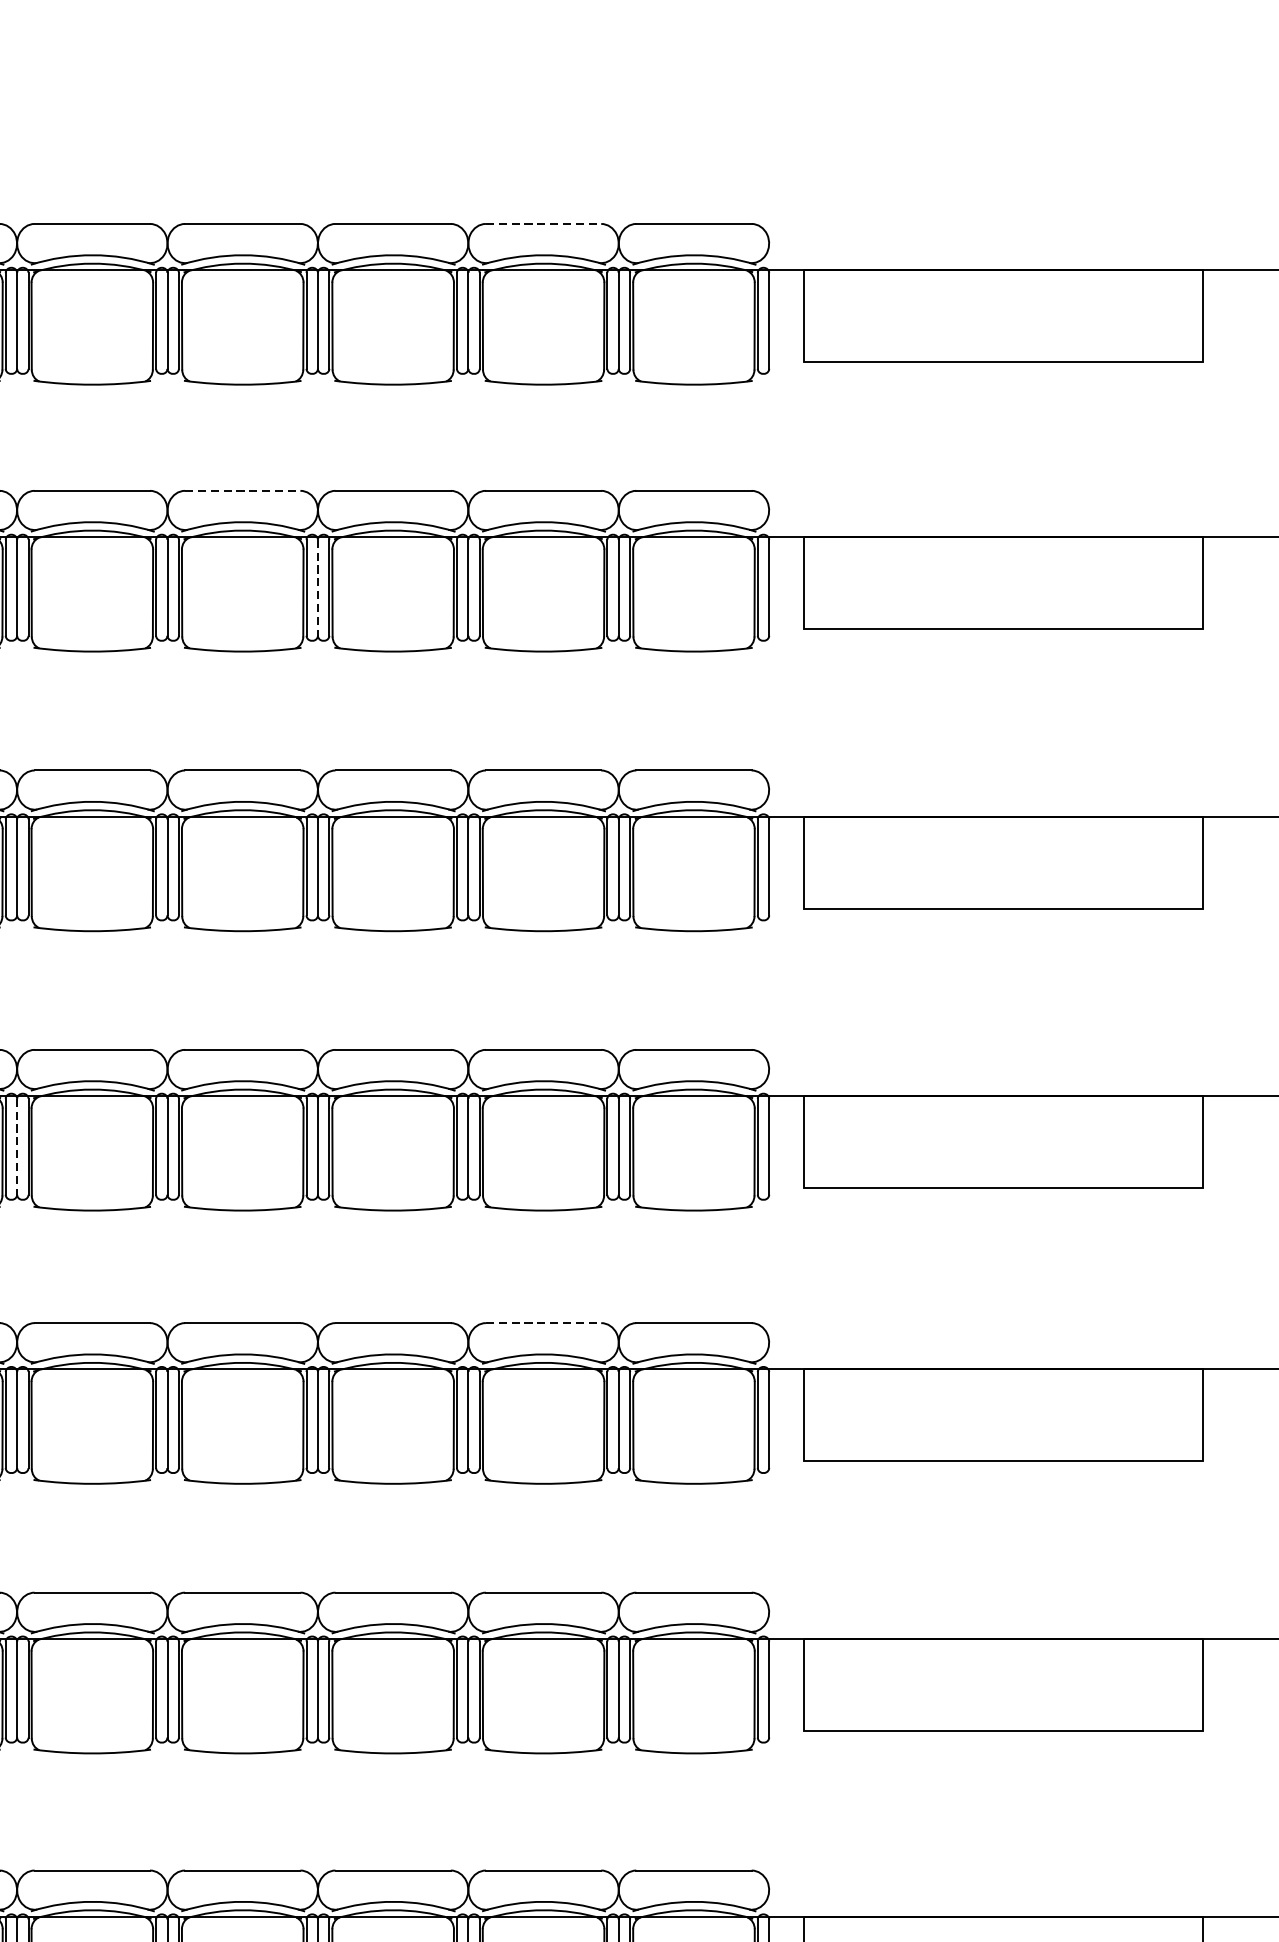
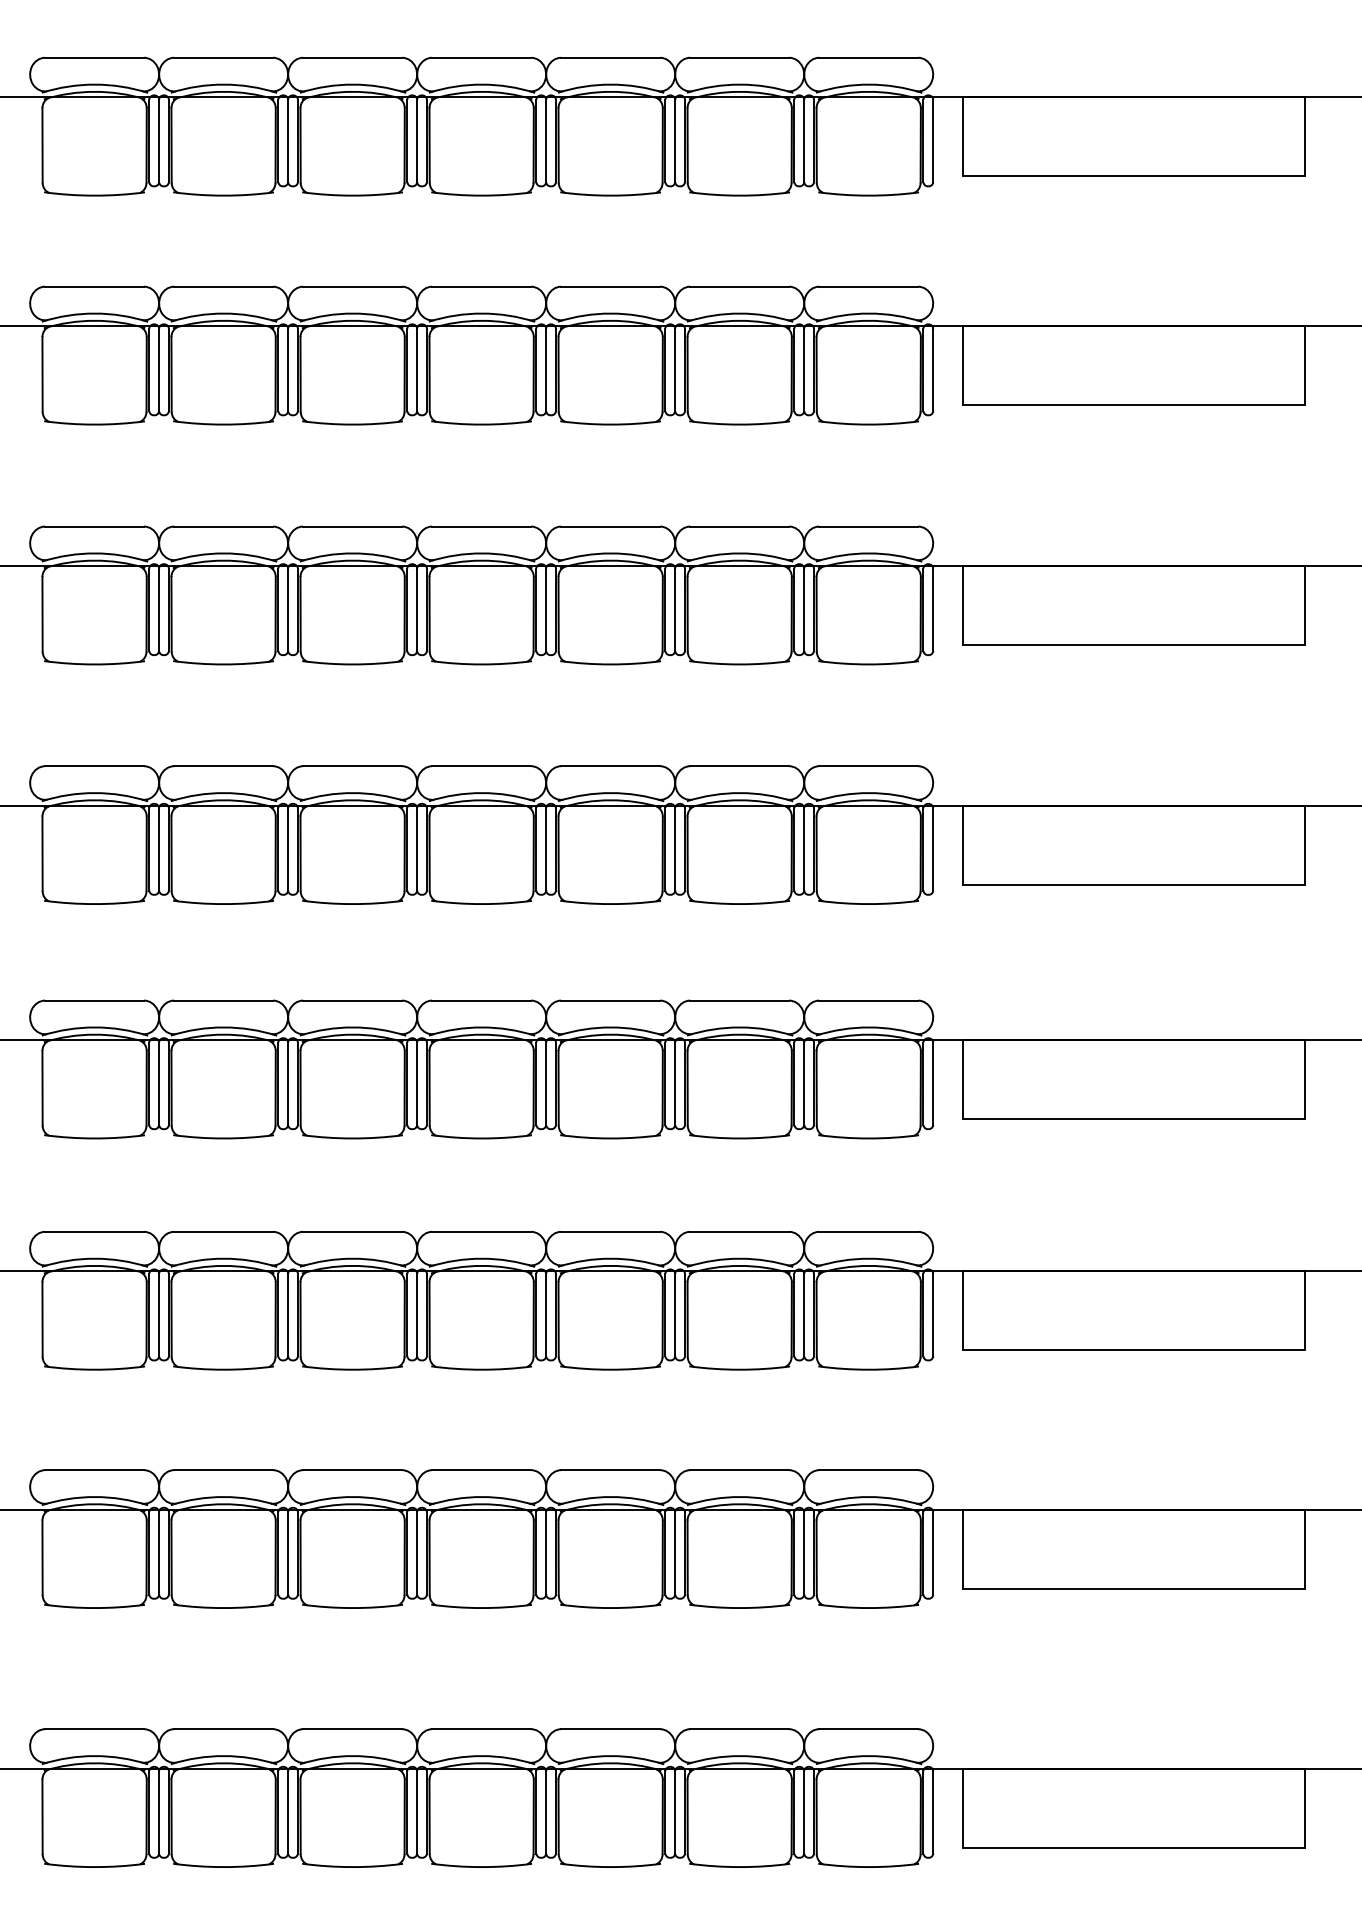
line: (544, 223) -> (740, 57), dashed -> solid
line: (243, 490) -> (482, 286), dashed -> solid
line: (318, 588) -> (546, 370), dashed -> solid
line: (17, 1146) -> (288, 849), dashed -> solid
line: (544, 1322) -> (740, 1000), dashed -> solid

